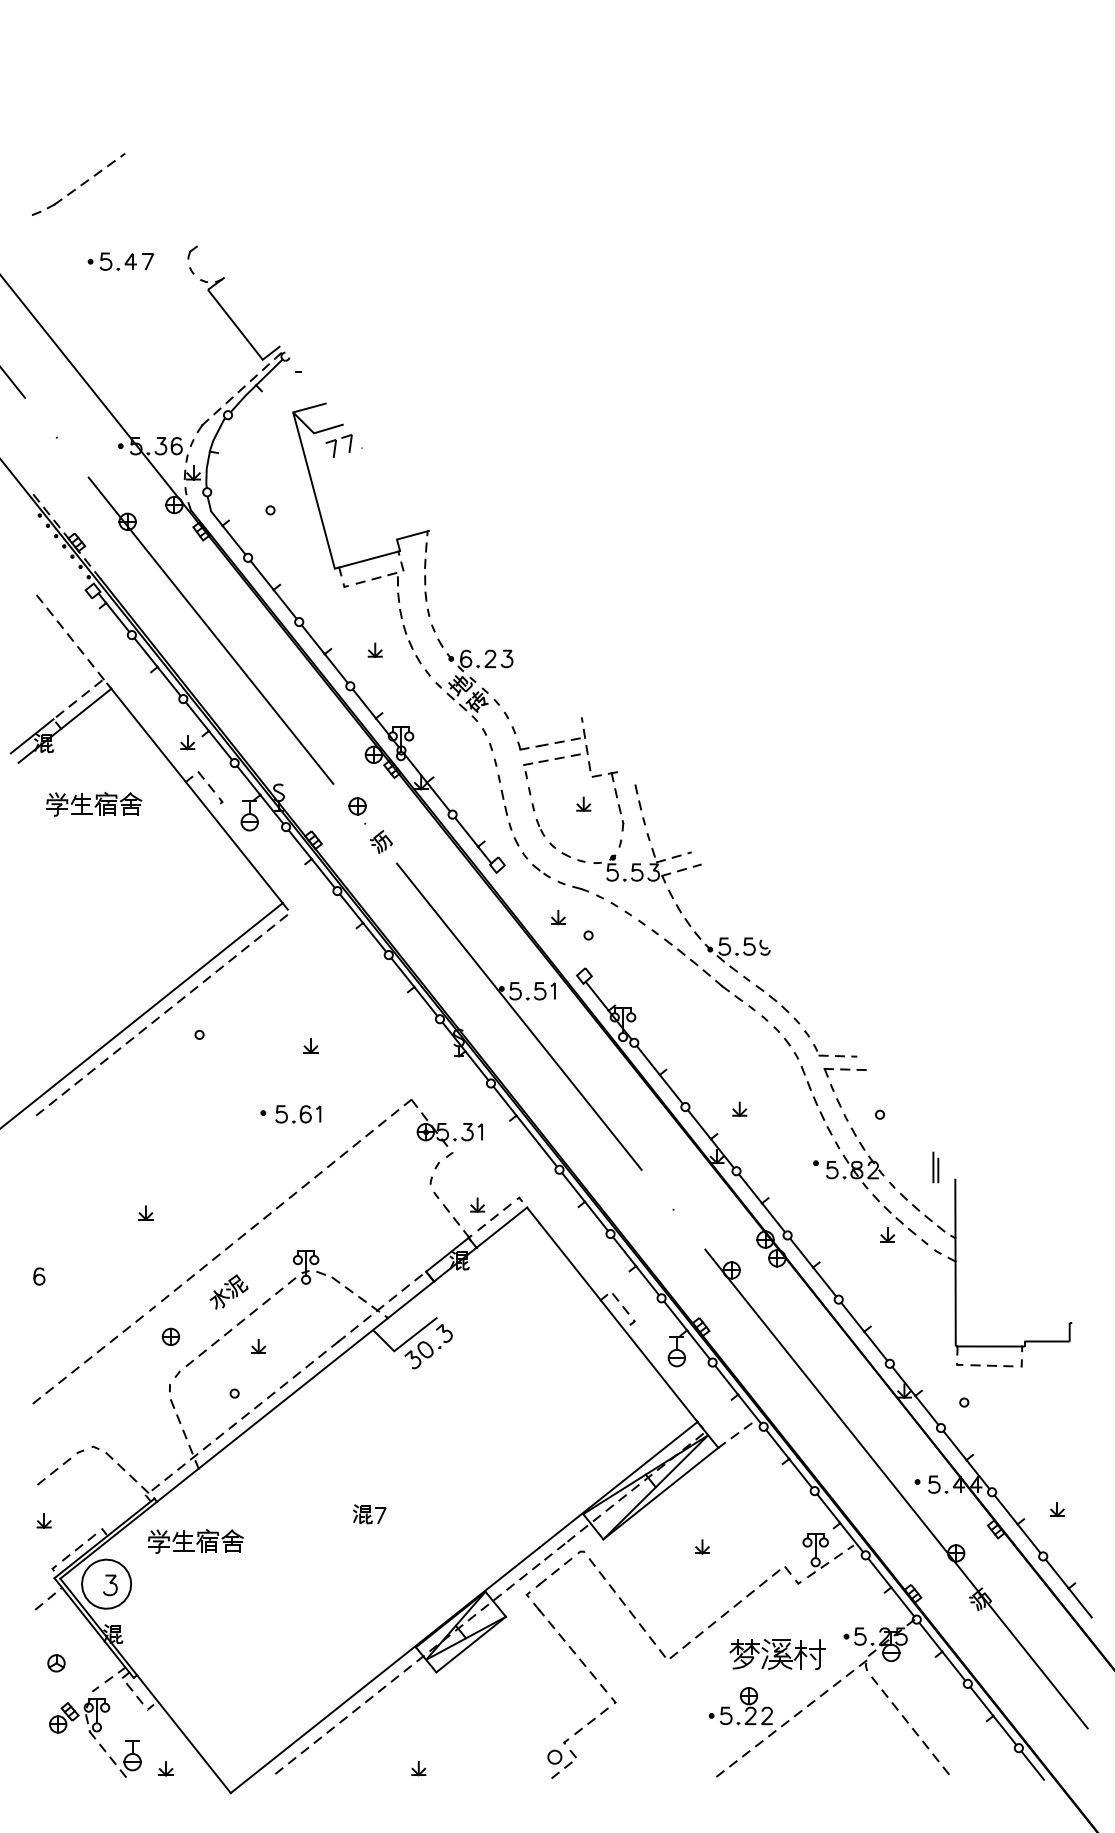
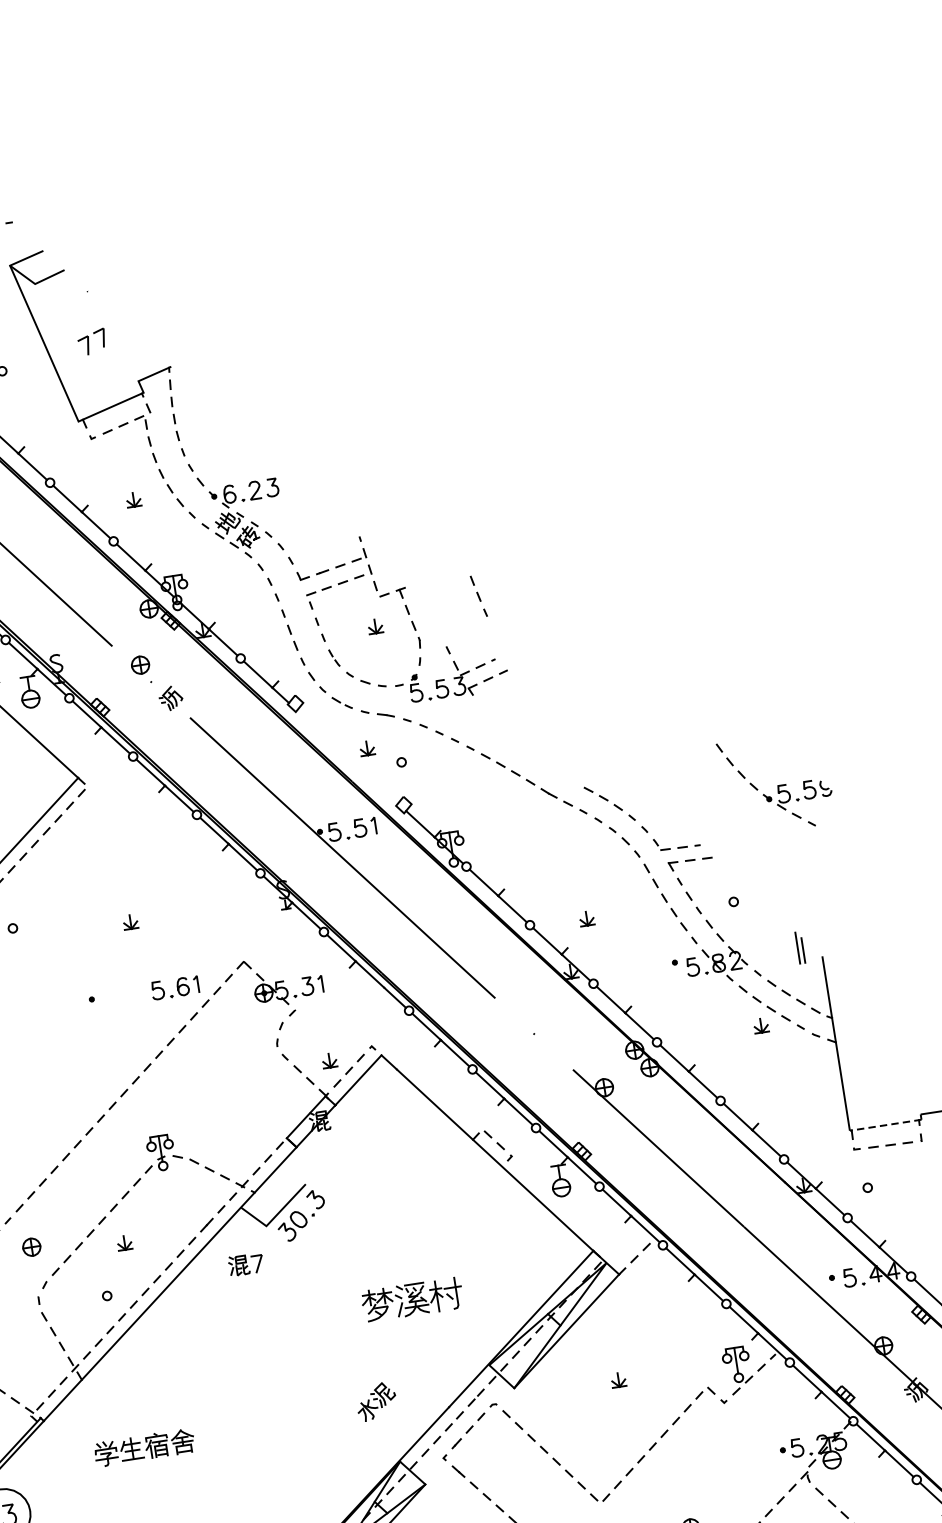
part: (338, 445) -> (91, 341), moved
part: (639, 804) -> (478, 596), moved
part: (719, 935) -> (776, 783), moved
part: (298, 1114) -> (175, 988), moved
part: (228, 1291) -> (375, 1401), moved
line: (989, 1346) -> (884, 1125), solid -> dashed
part: (369, 1514) -> (246, 1264), moved
part: (195, 1541) -> (144, 1447), moved
part: (777, 1654) -> (412, 1299), moved

